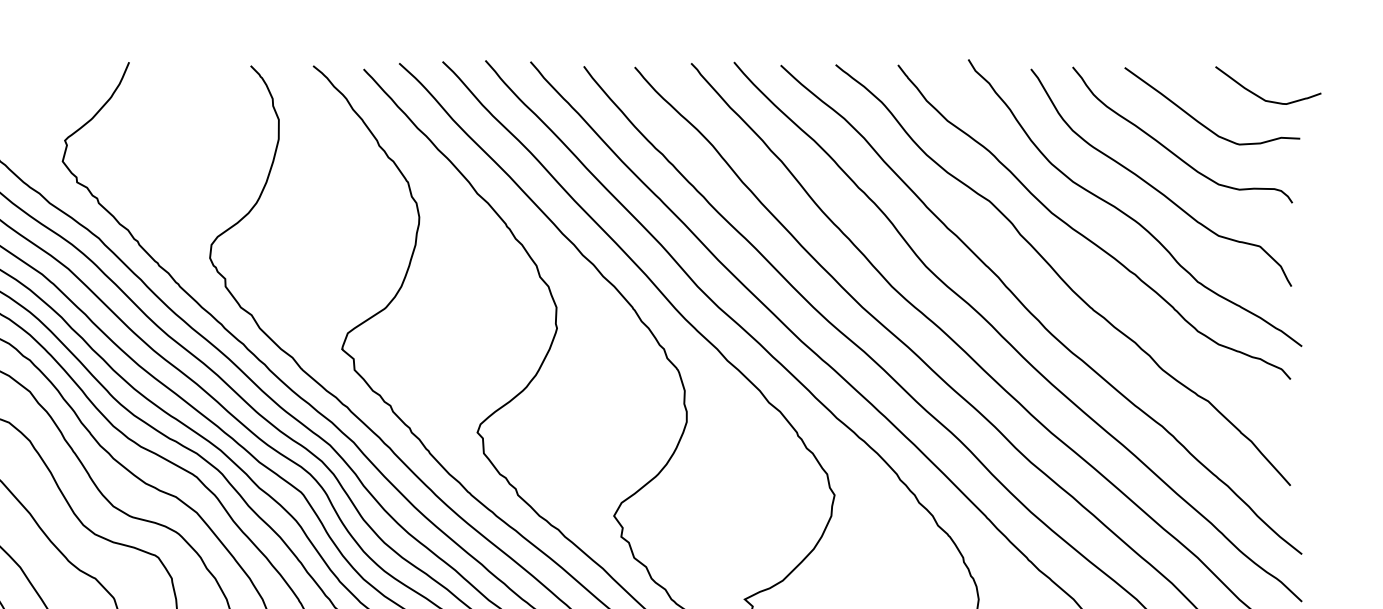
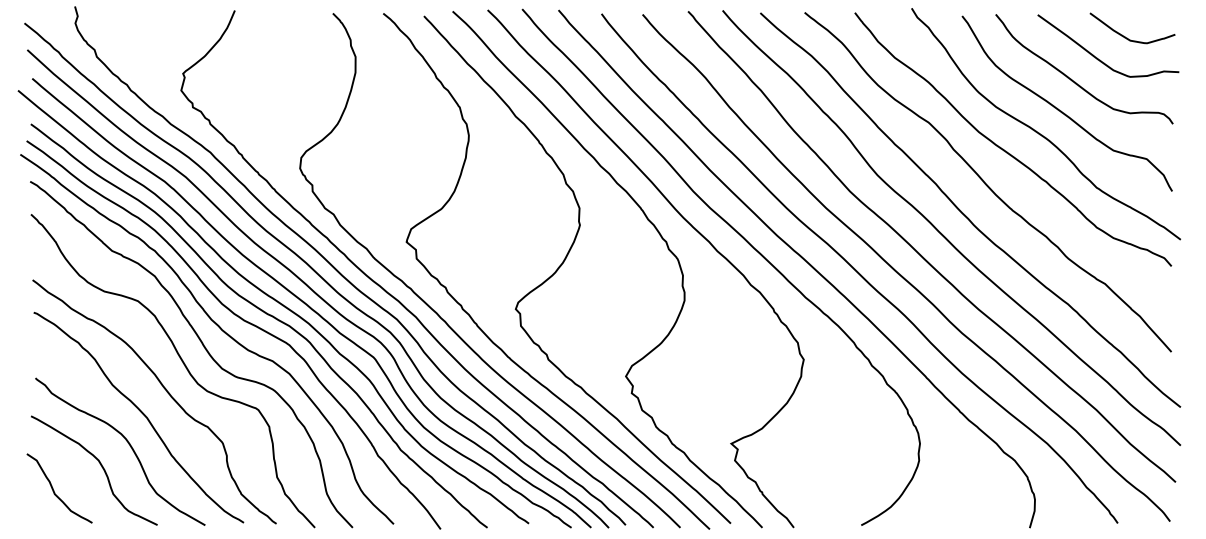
curve: (1262, 96) -> (1127, 37), moved

